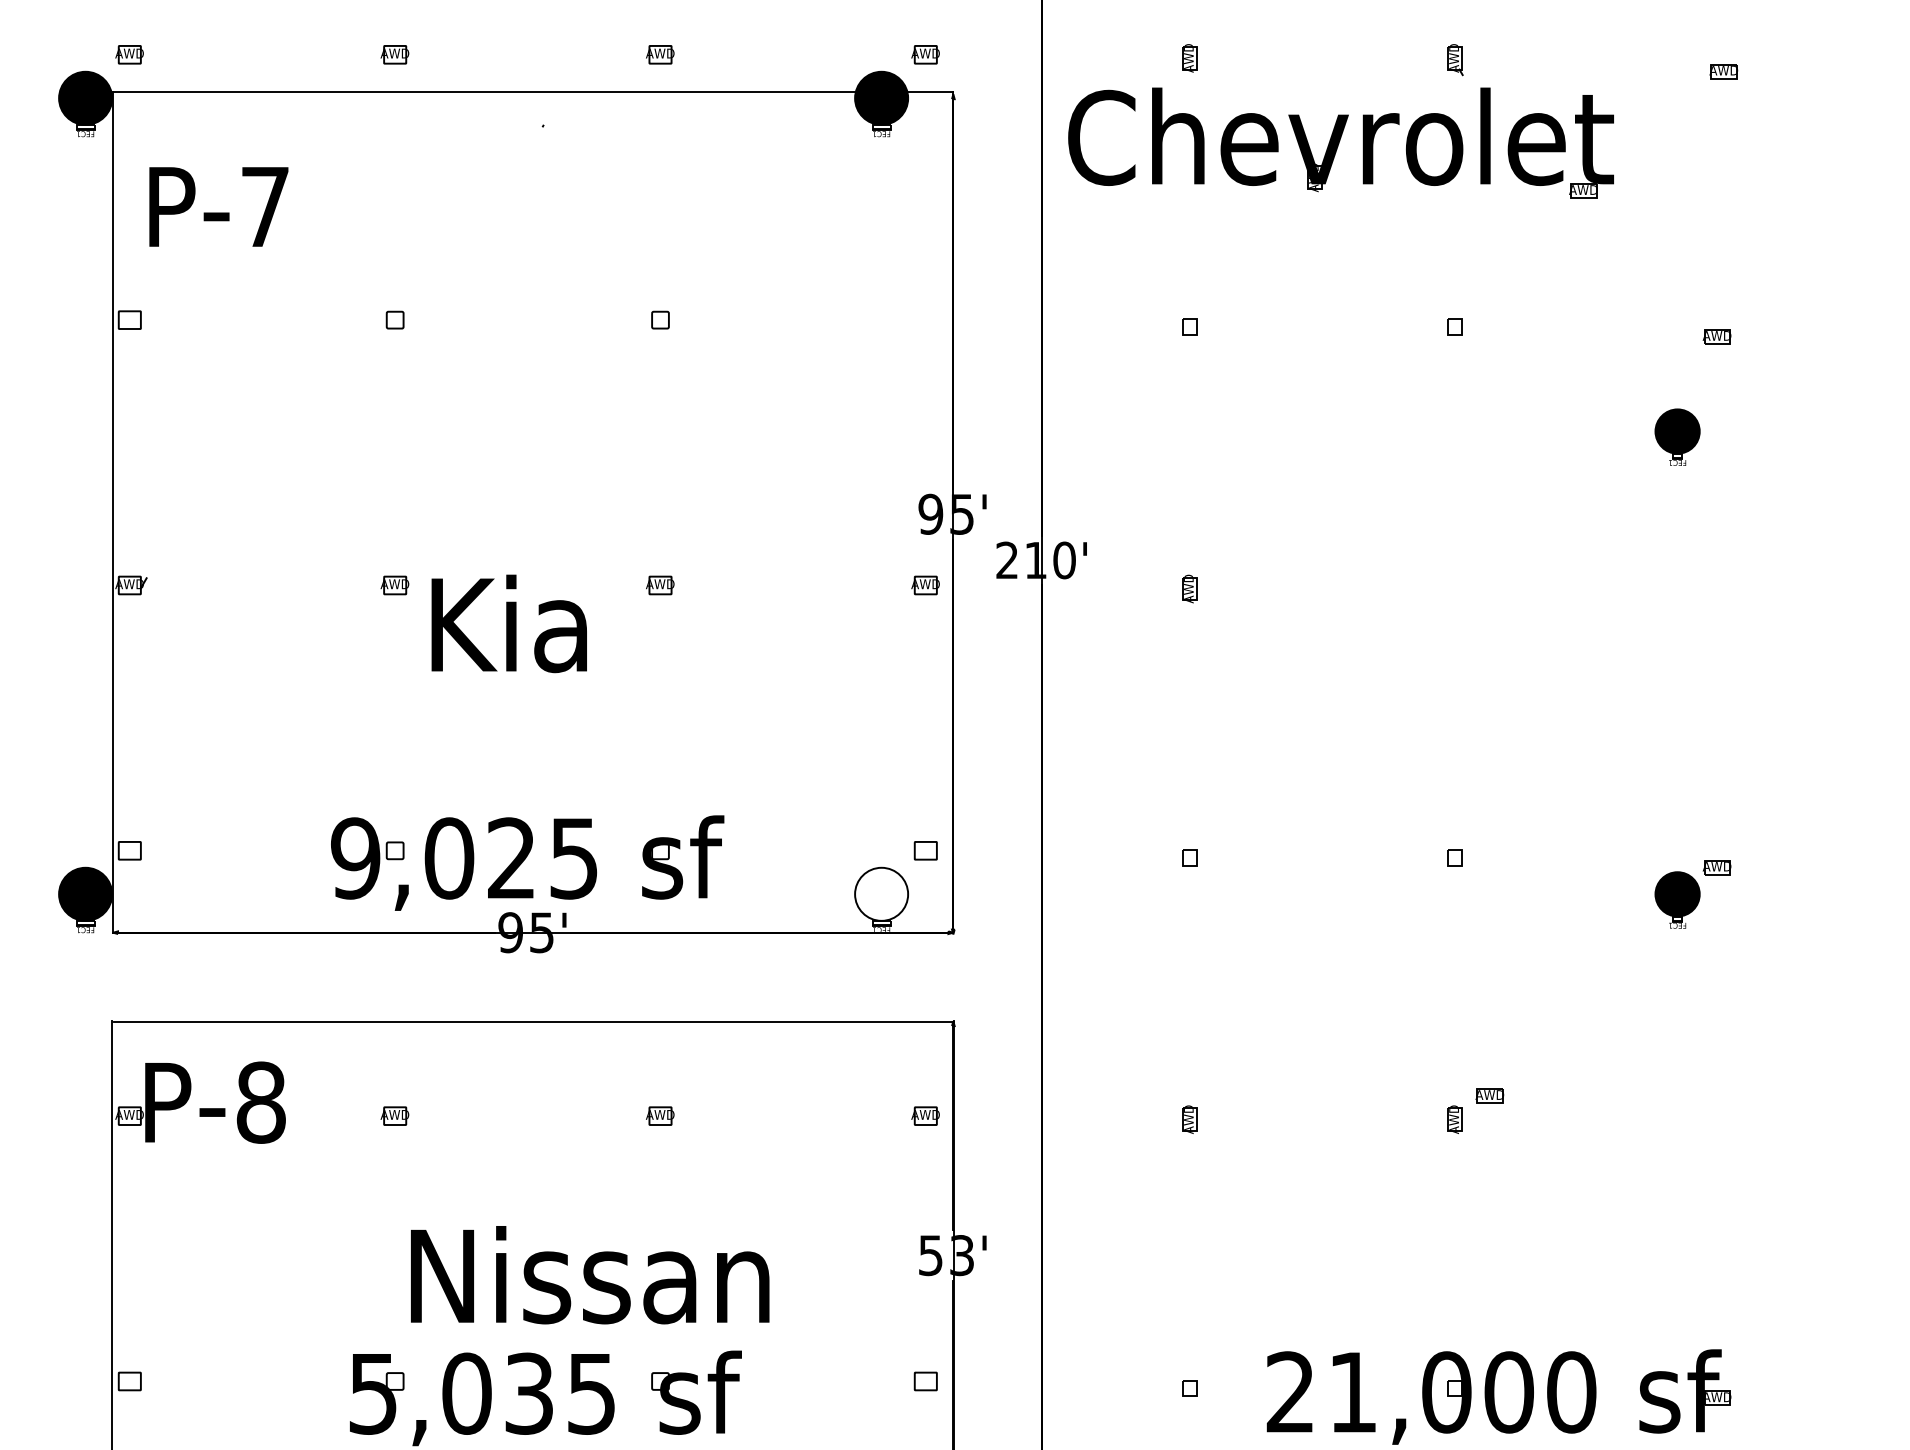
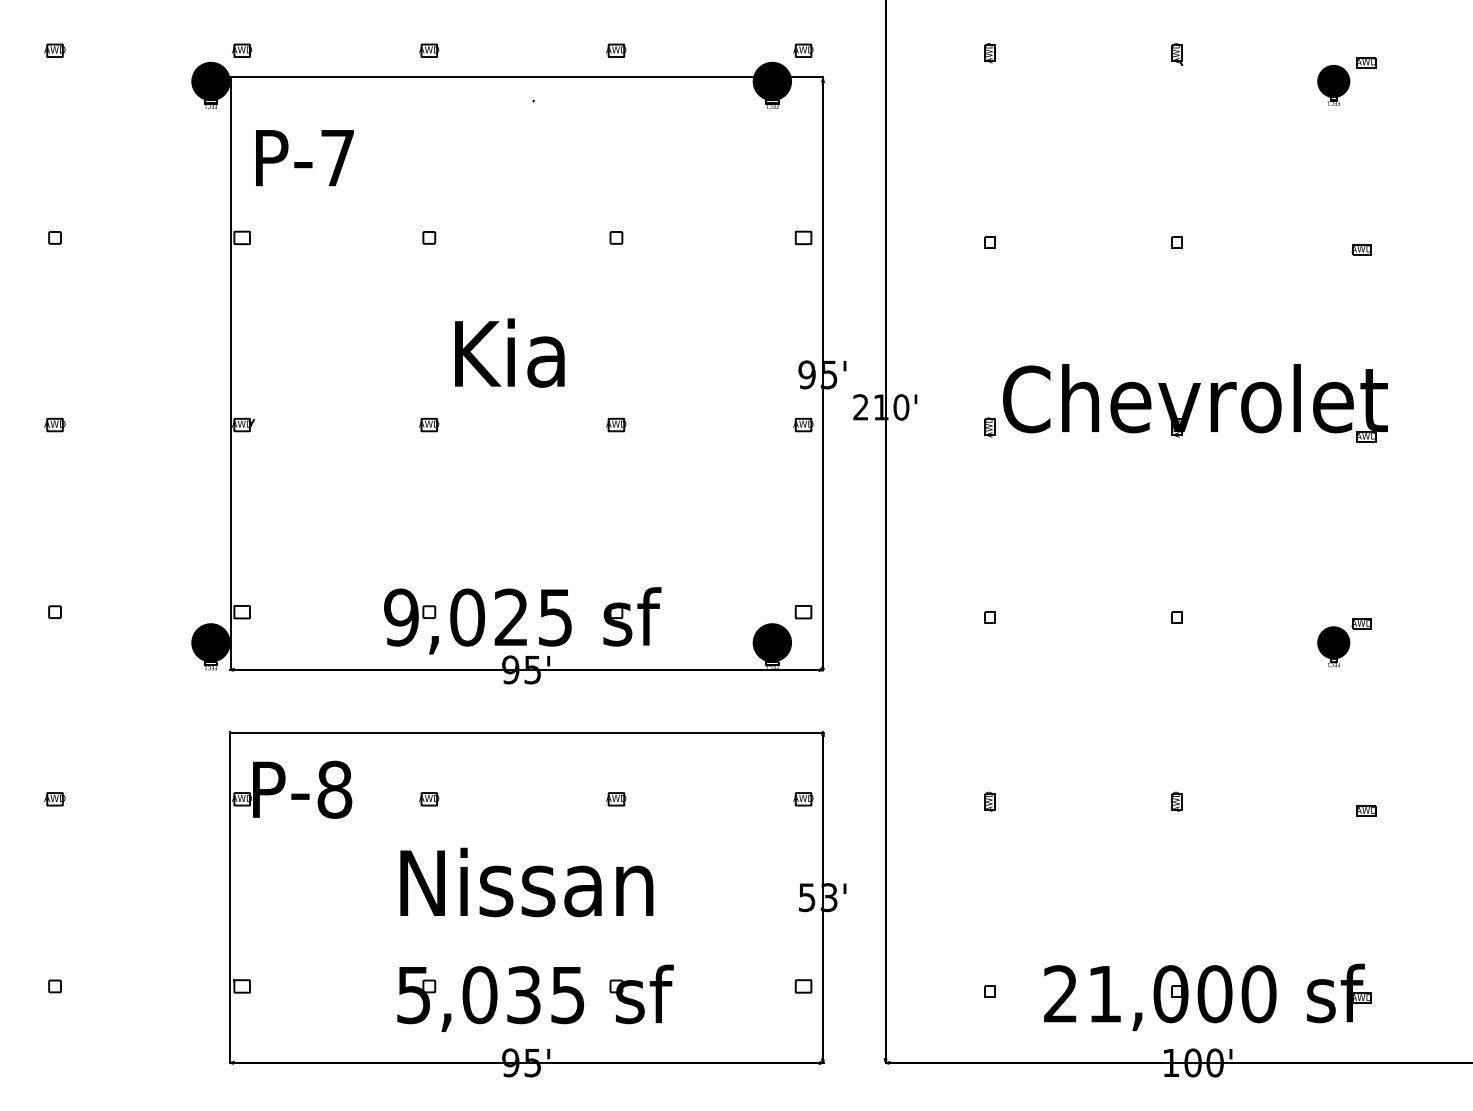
part: (1341, 143) -> (1195, 403), moved
part: (925, 319) -> (803, 237), added
part: (1677, 437) -> (1333, 85), moved
text: (508, 622) -> (509, 352), moved
fill: (881, 893) -> (772, 642), added
part: (1490, 1095) -> (1366, 810), moved
text: (589, 1275) -> (526, 882), moved

